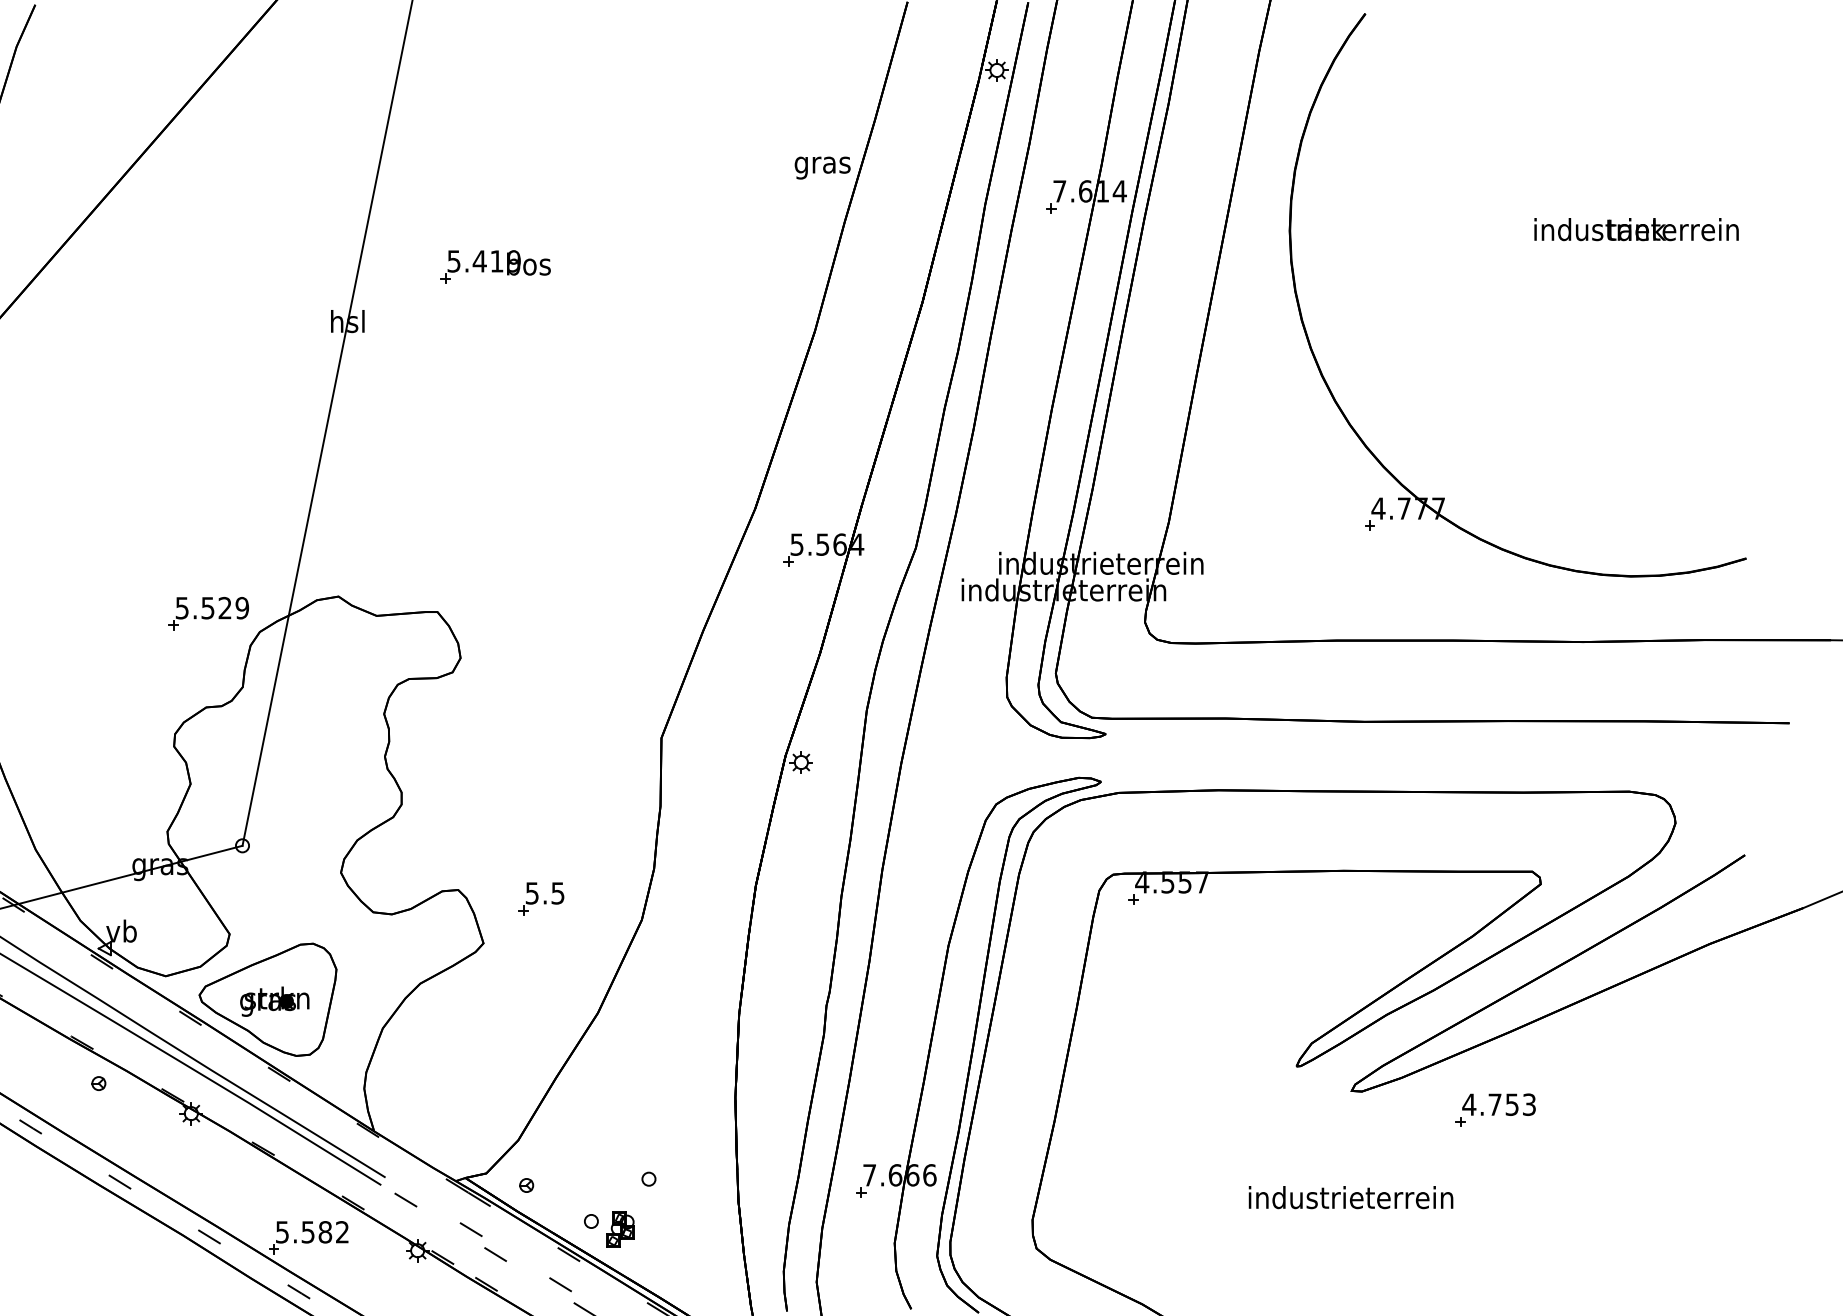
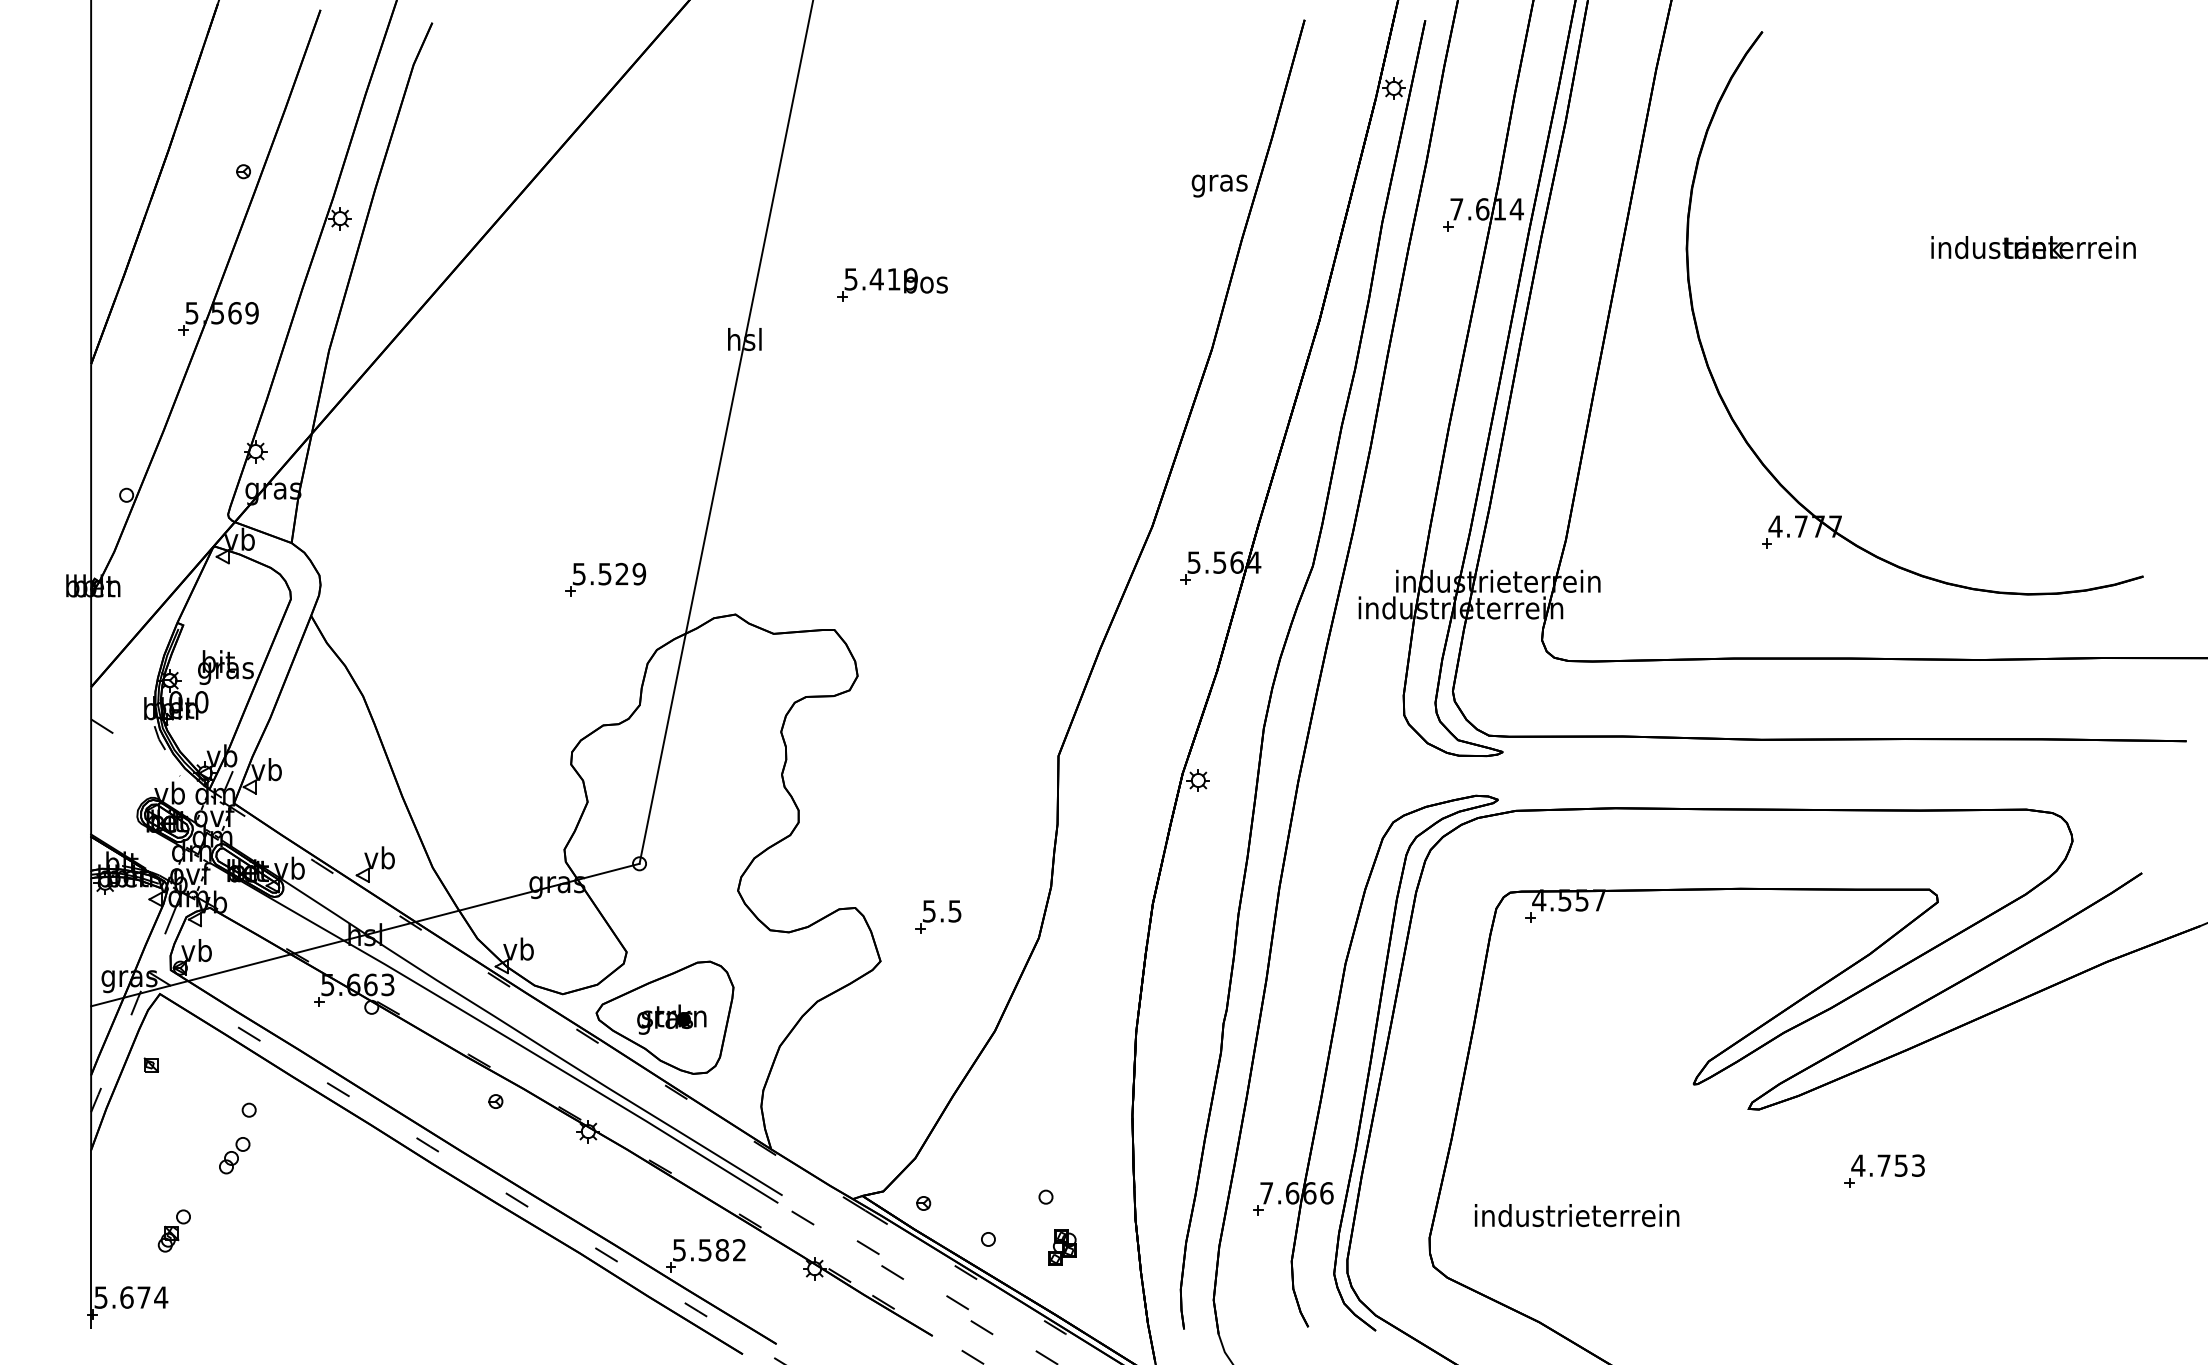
part: (208, 613) -> (605, 579), moved
part: (1495, 1109) -> (1884, 1170), moved
text: (1351, 1197) -> (1577, 1215), moved
part: (620, 1229) -> (1062, 1247), moved

